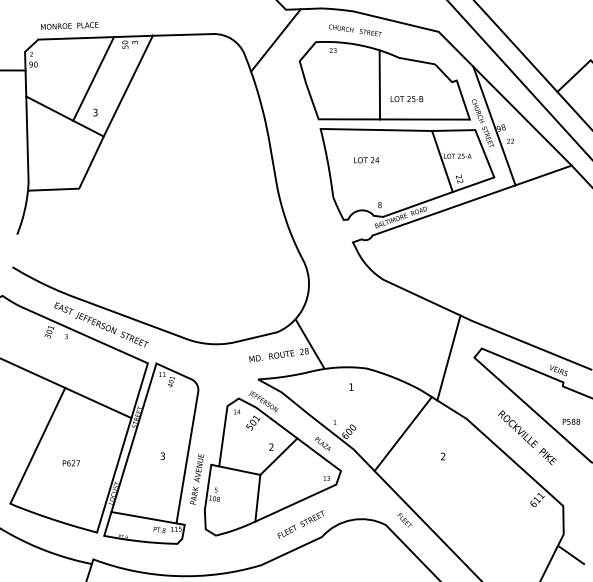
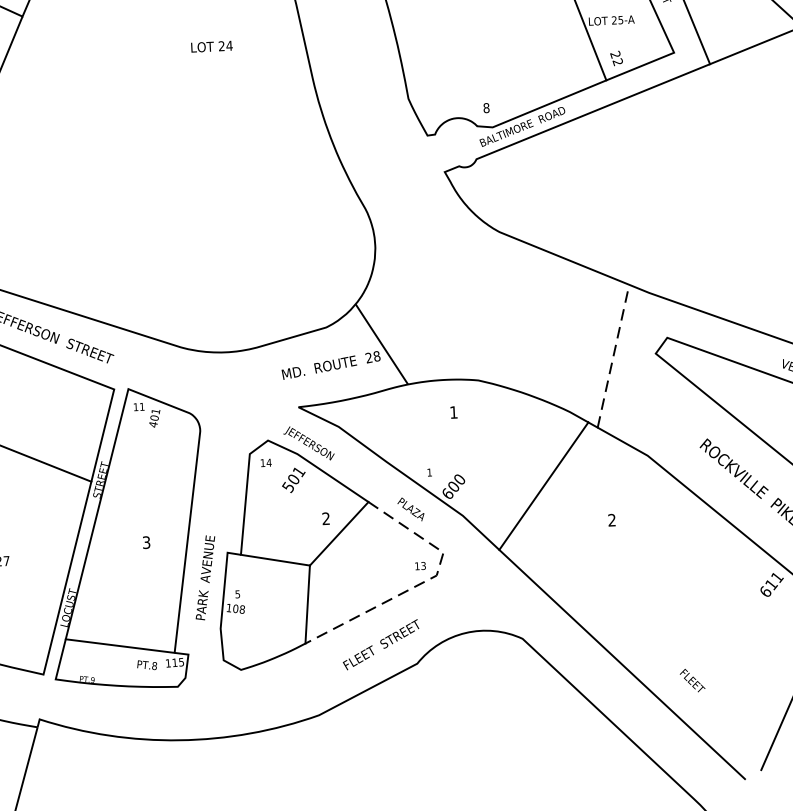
text: (366, 160) -> (211, 47), moved
line: (449, 357) -> (614, 355), solid -> dashed
line: (328, 488) -> (424, 582), solid -> dashed
text: (404, 520) -> (691, 680), moved

